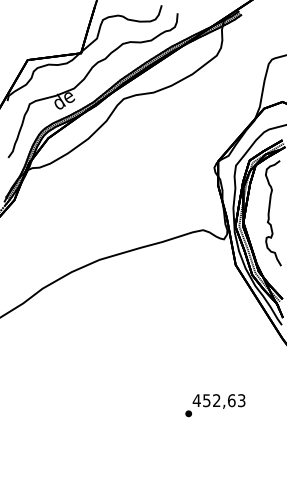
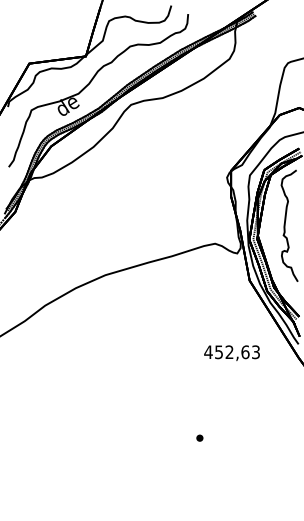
text: (218, 400) -> (231, 352), moved

